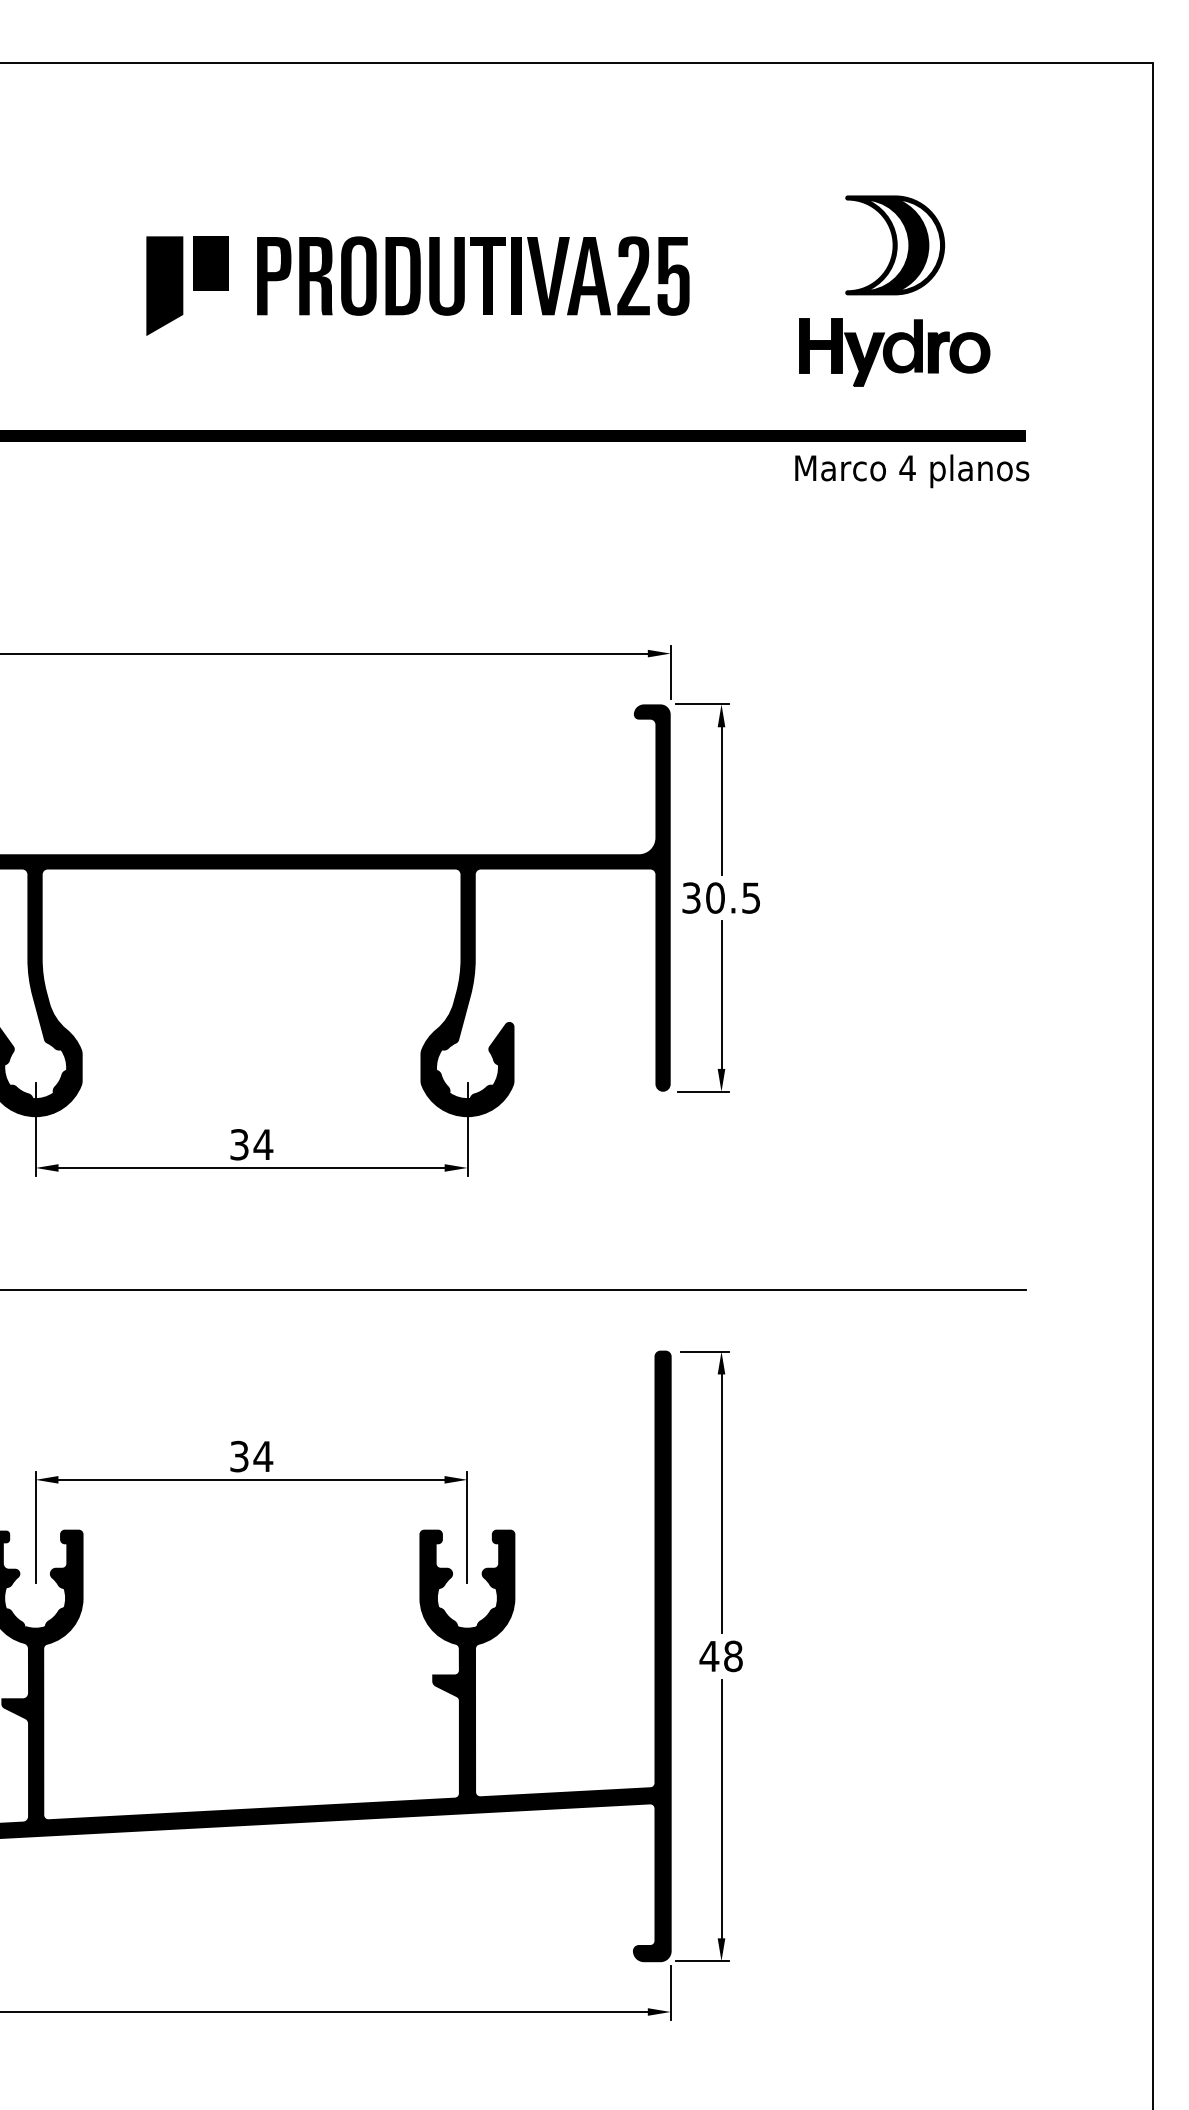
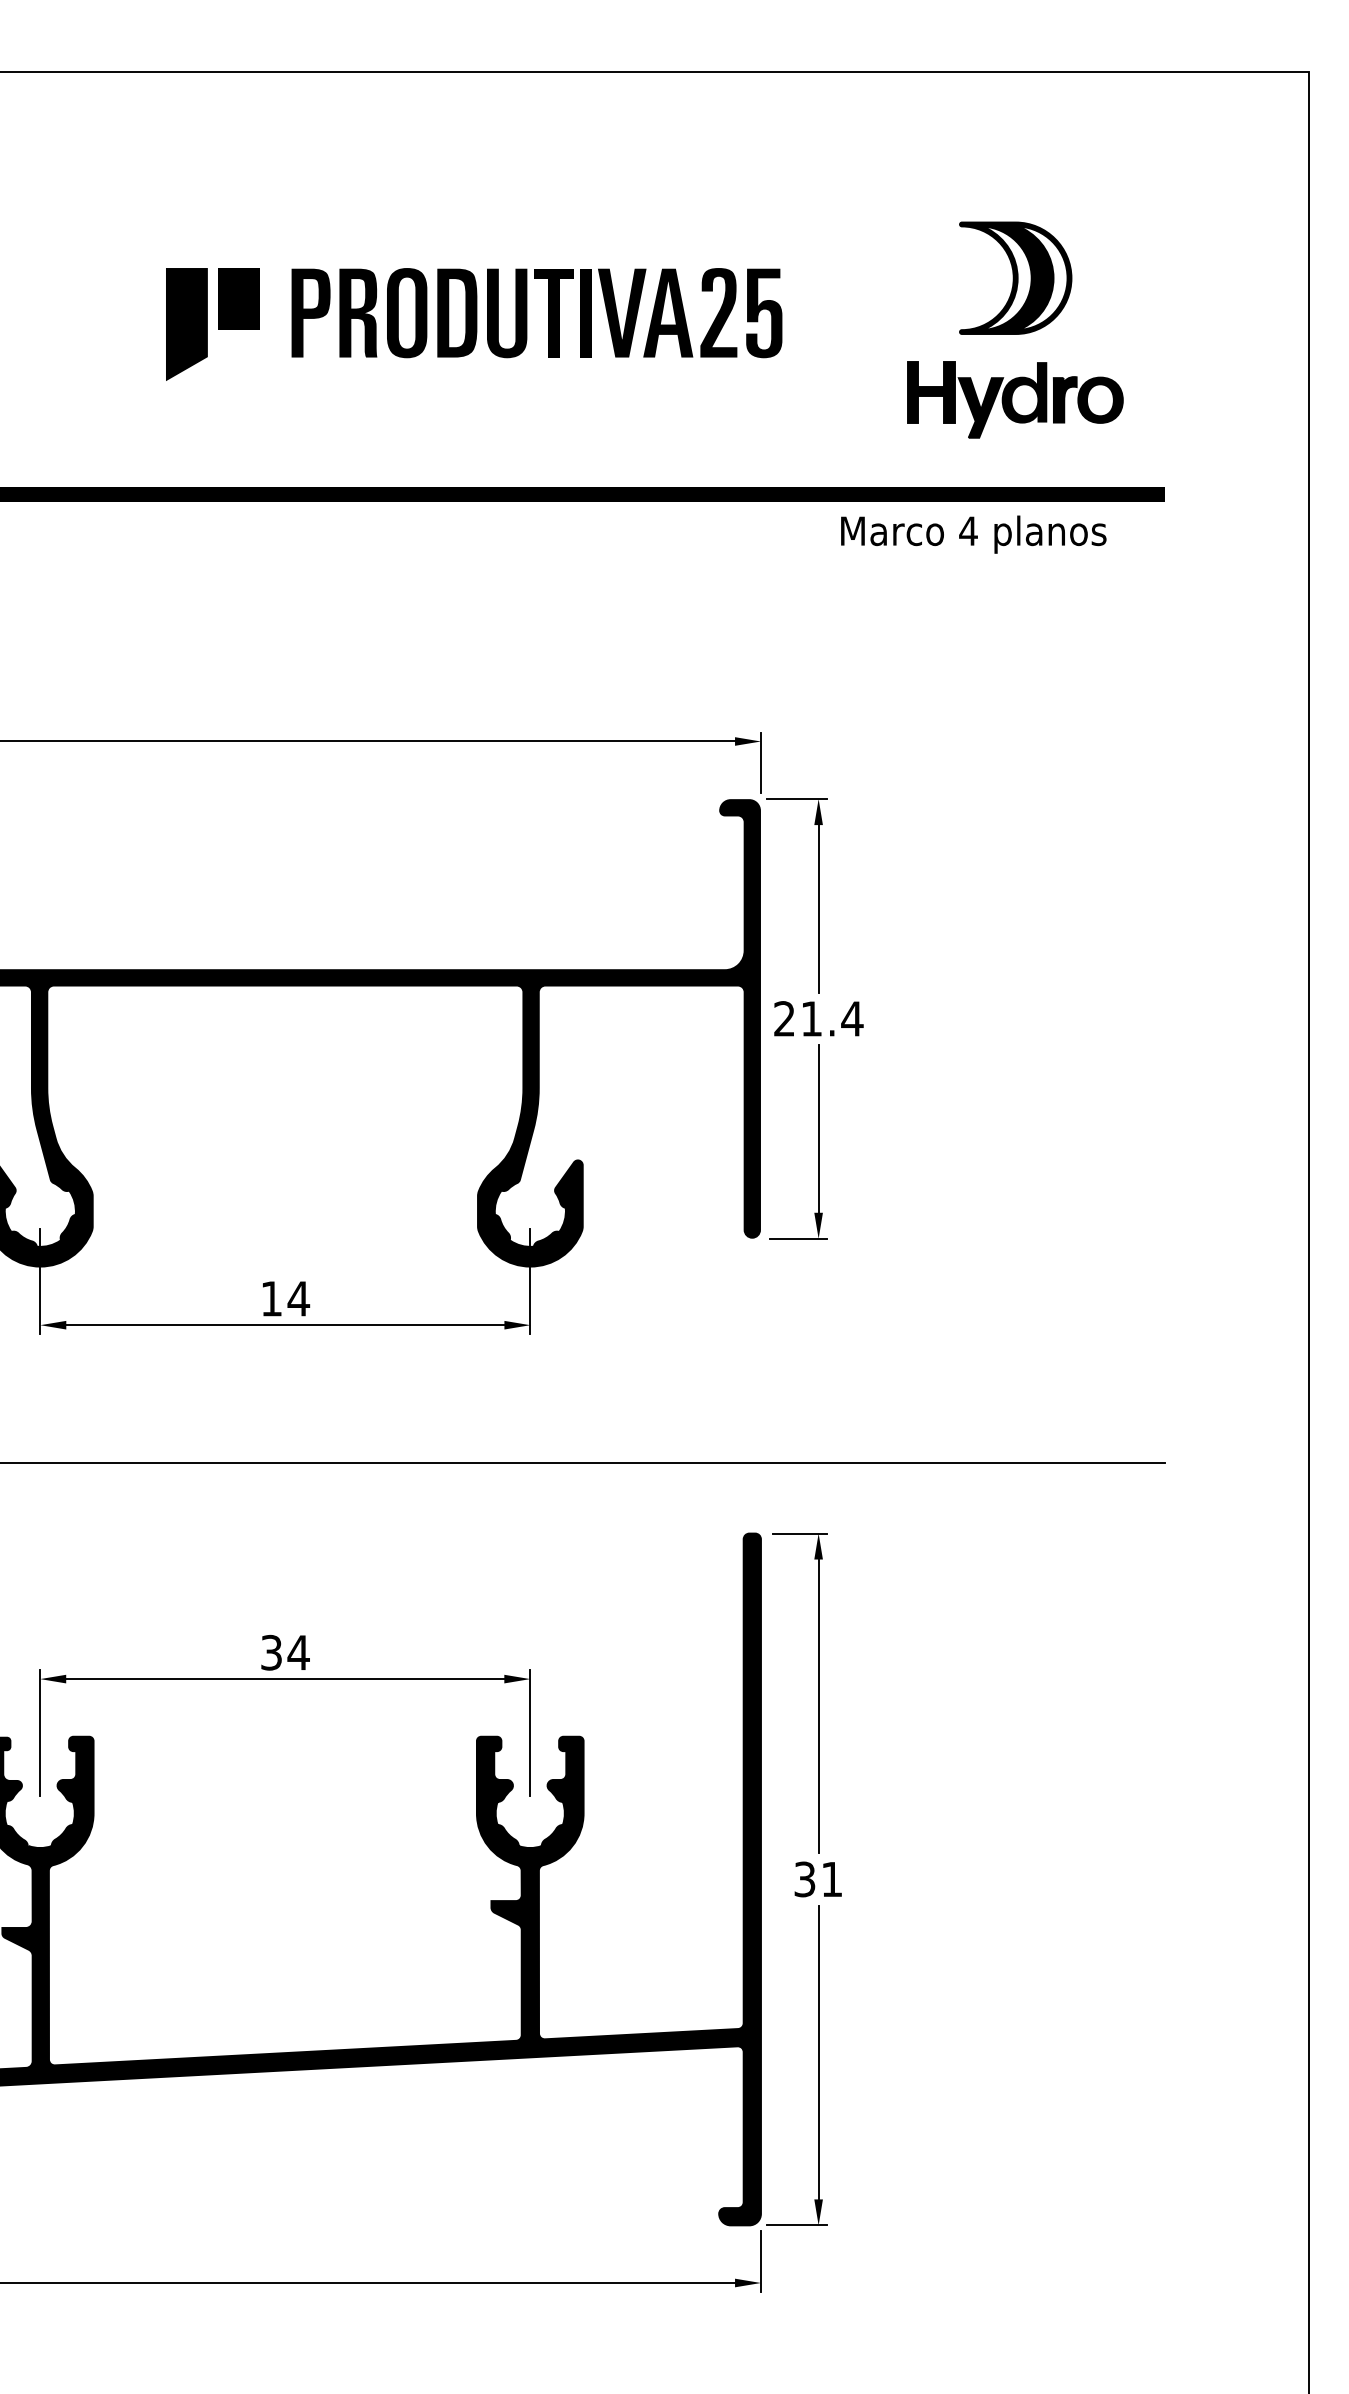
text: (912, 471) -> (974, 534), moved
text: (721, 897) -> (818, 1018), 30.5 -> 21.4
text: (239, 1144) -> (271, 1298), 34 -> 14
text: (720, 1656) -> (817, 1879), 48 -> 31

